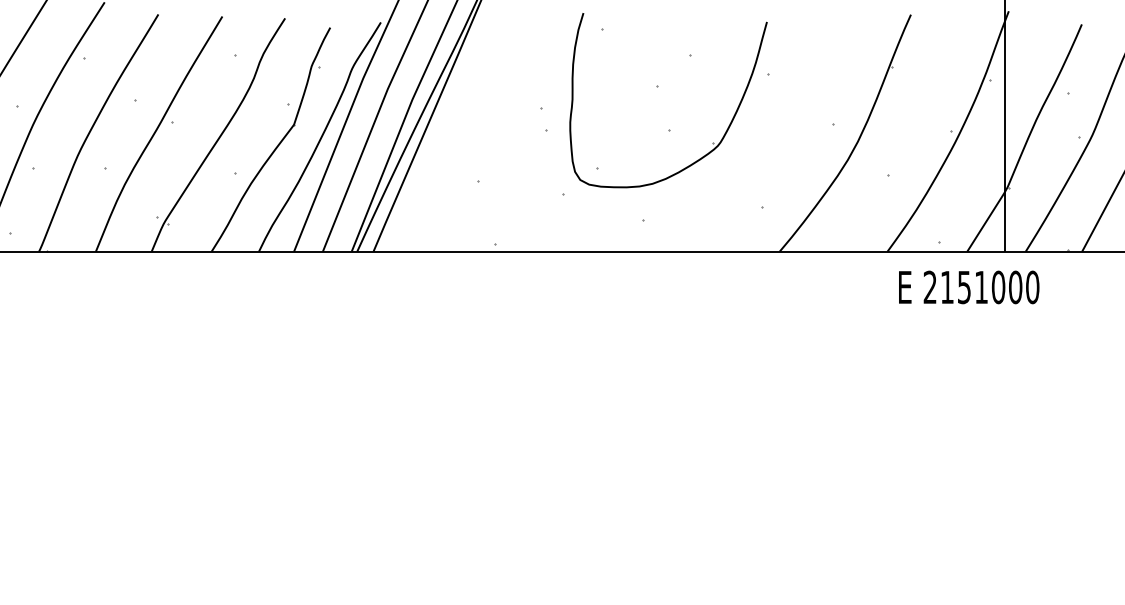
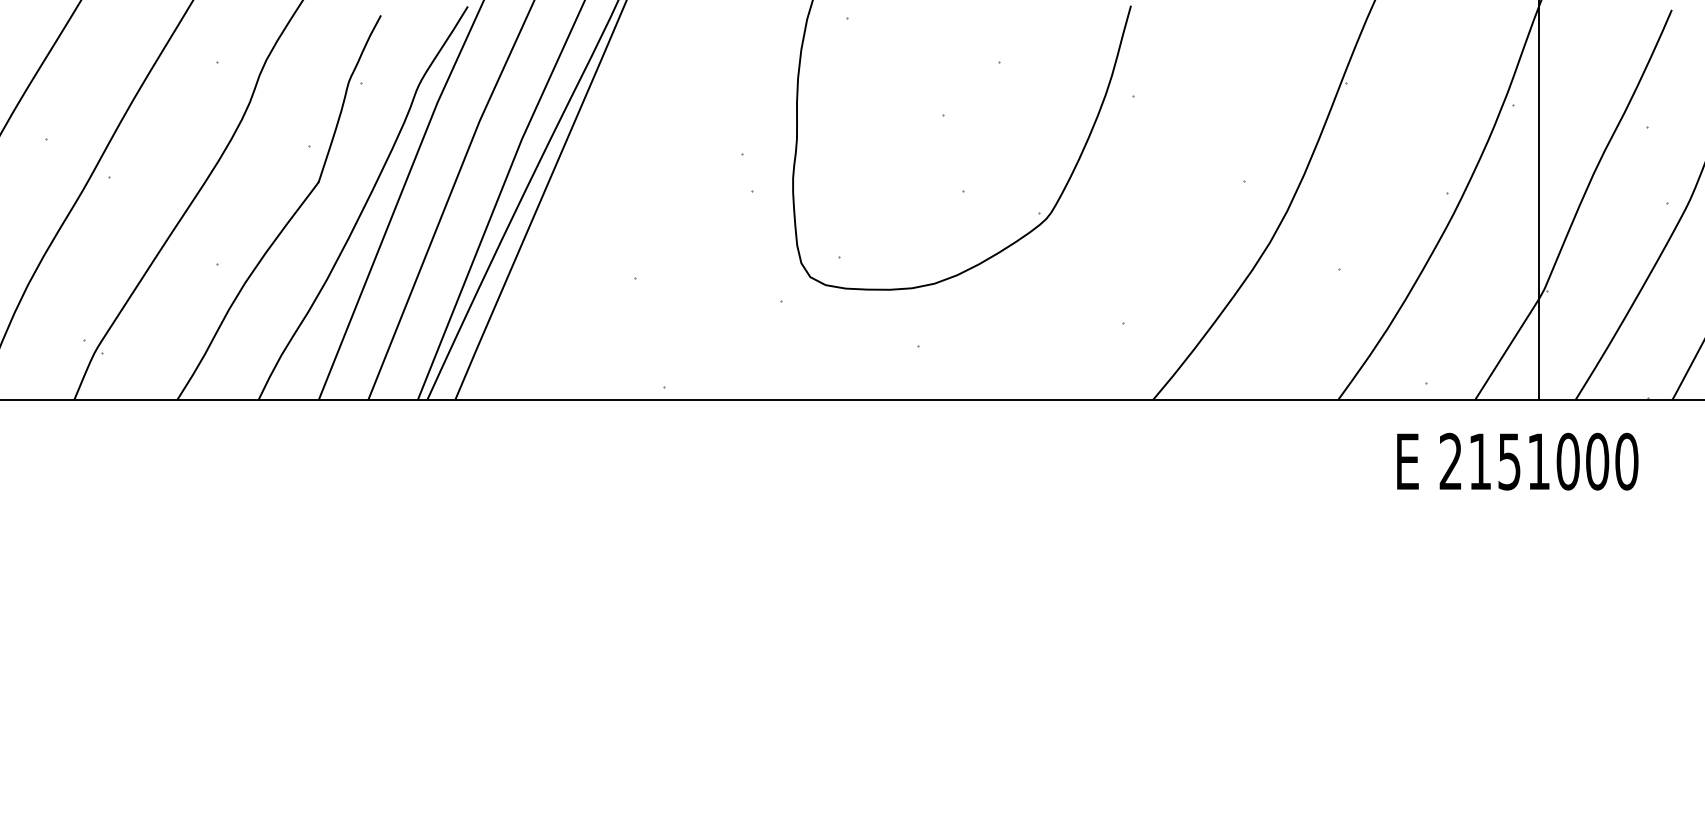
text: (969, 287) -> (1518, 461), moved

